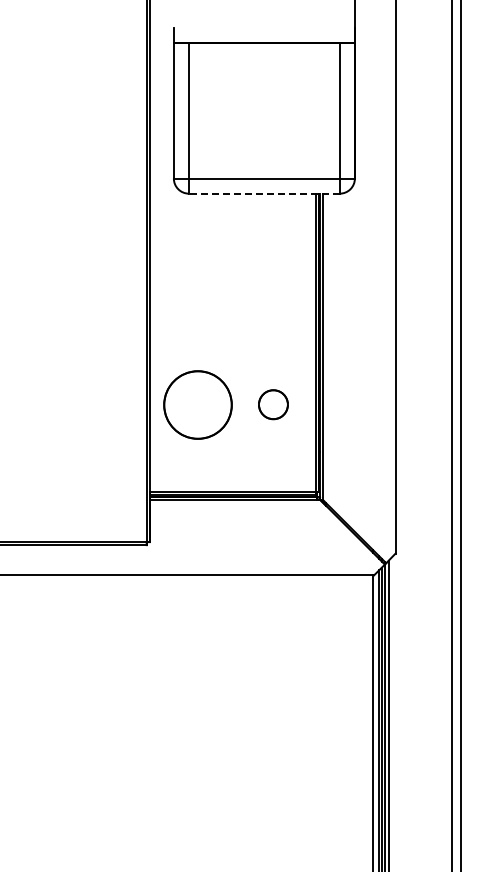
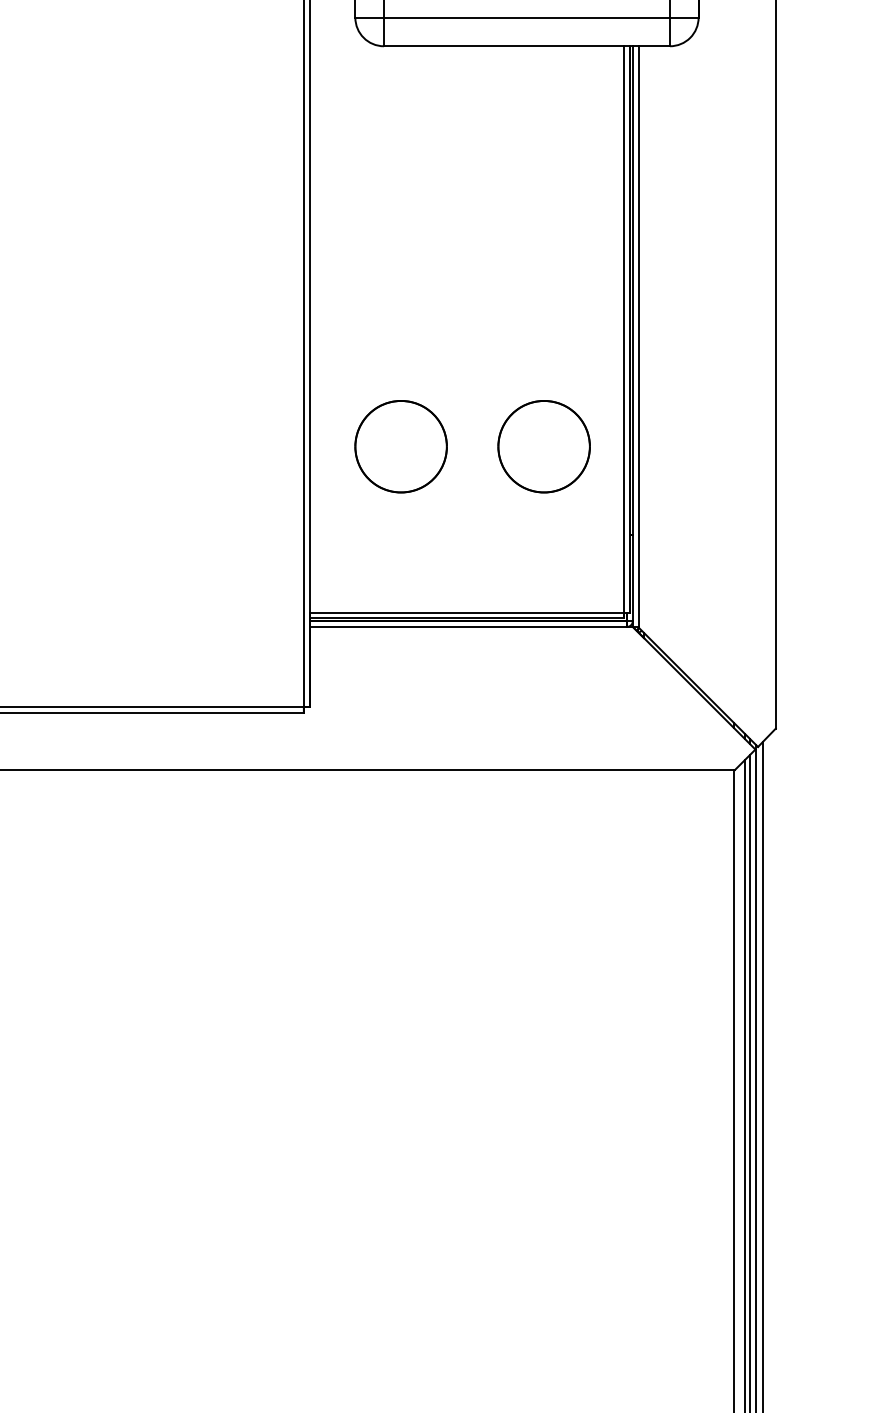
line: (263, 193) -> (525, 45), dashed -> solid
part: (197, 404) -> (400, 445), size x0.71
part: (273, 404) -> (544, 445), size x1.67

